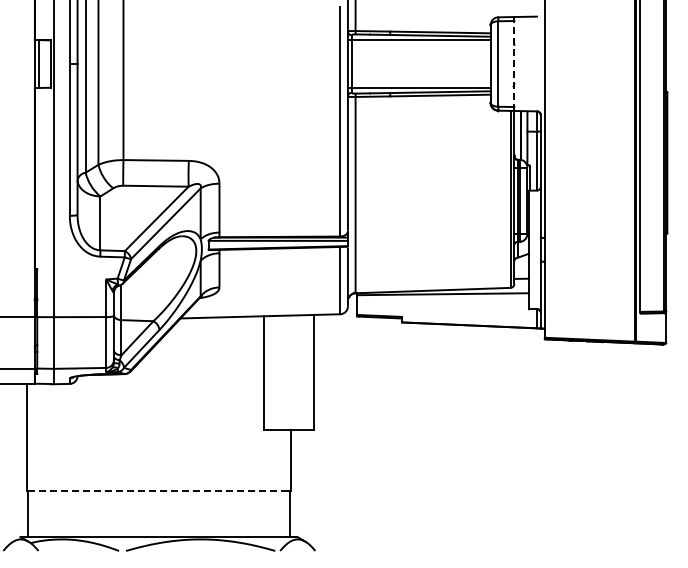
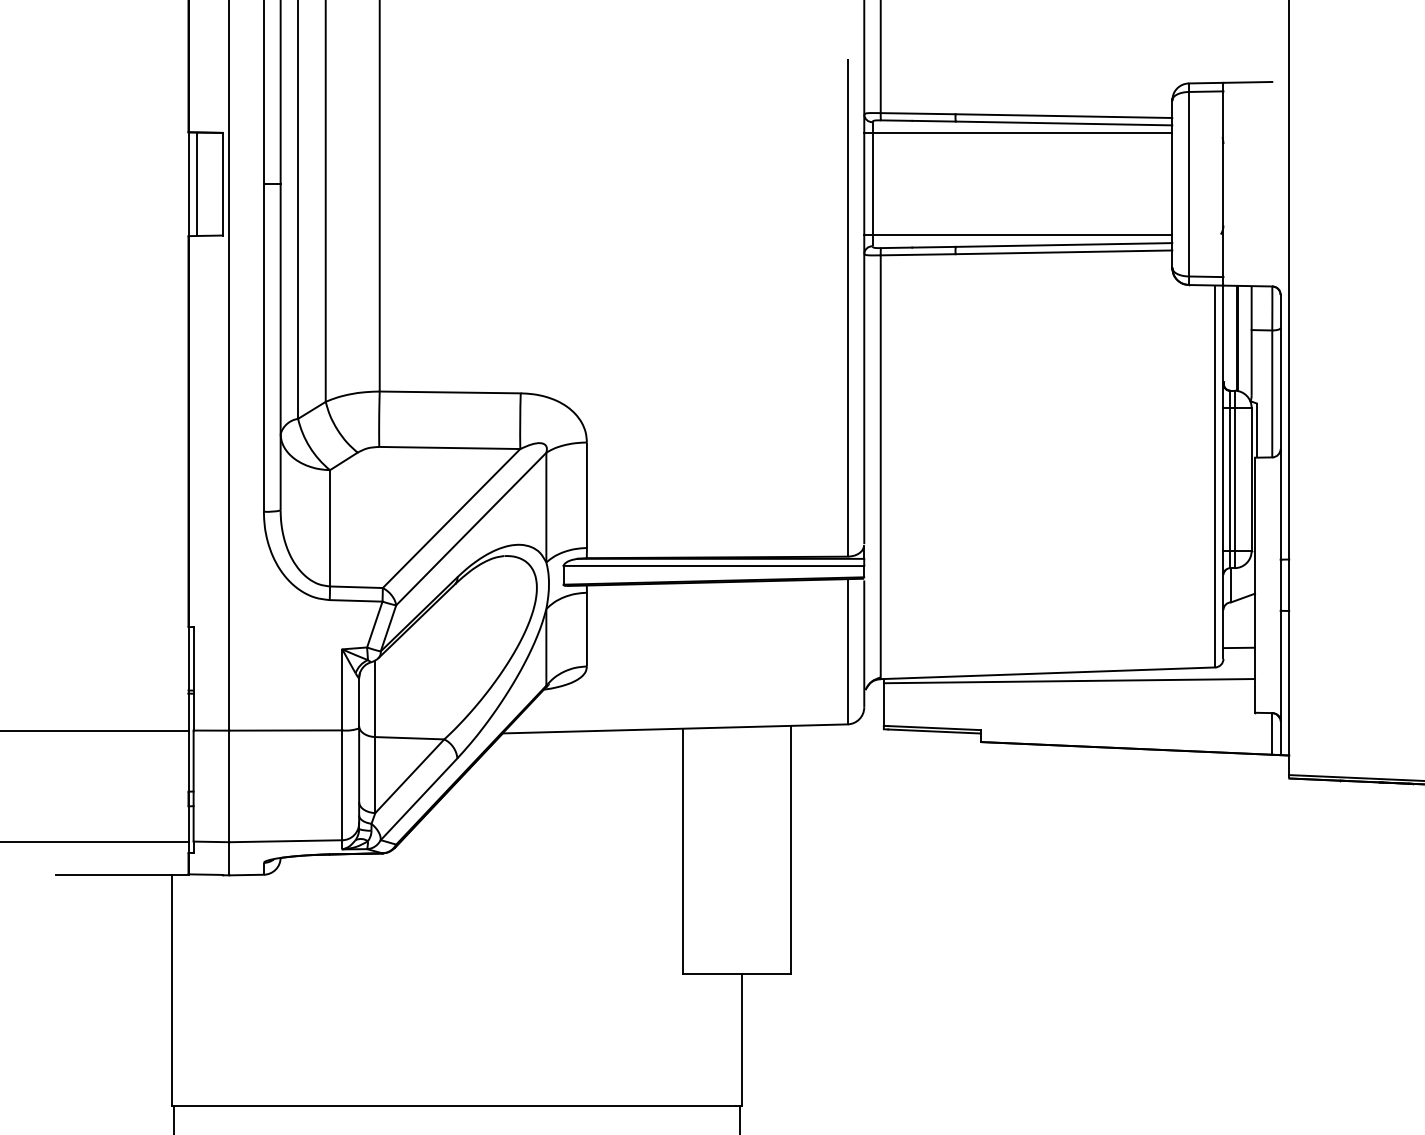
line: (514, 64) -> (1223, 185), dashed -> solid
line: (157, 490) -> (453, 1104), dashed -> solid

